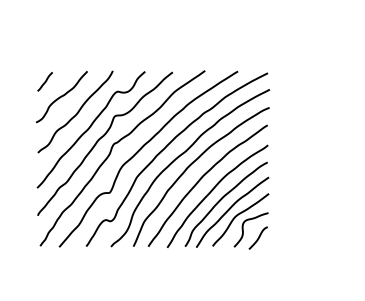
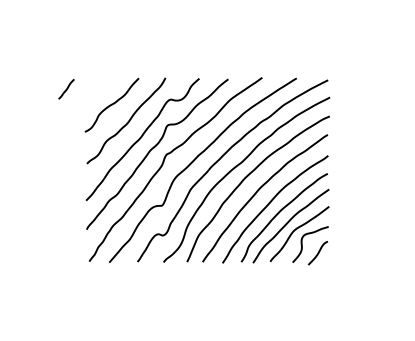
line: (45, 81) -> (66, 88), moved

